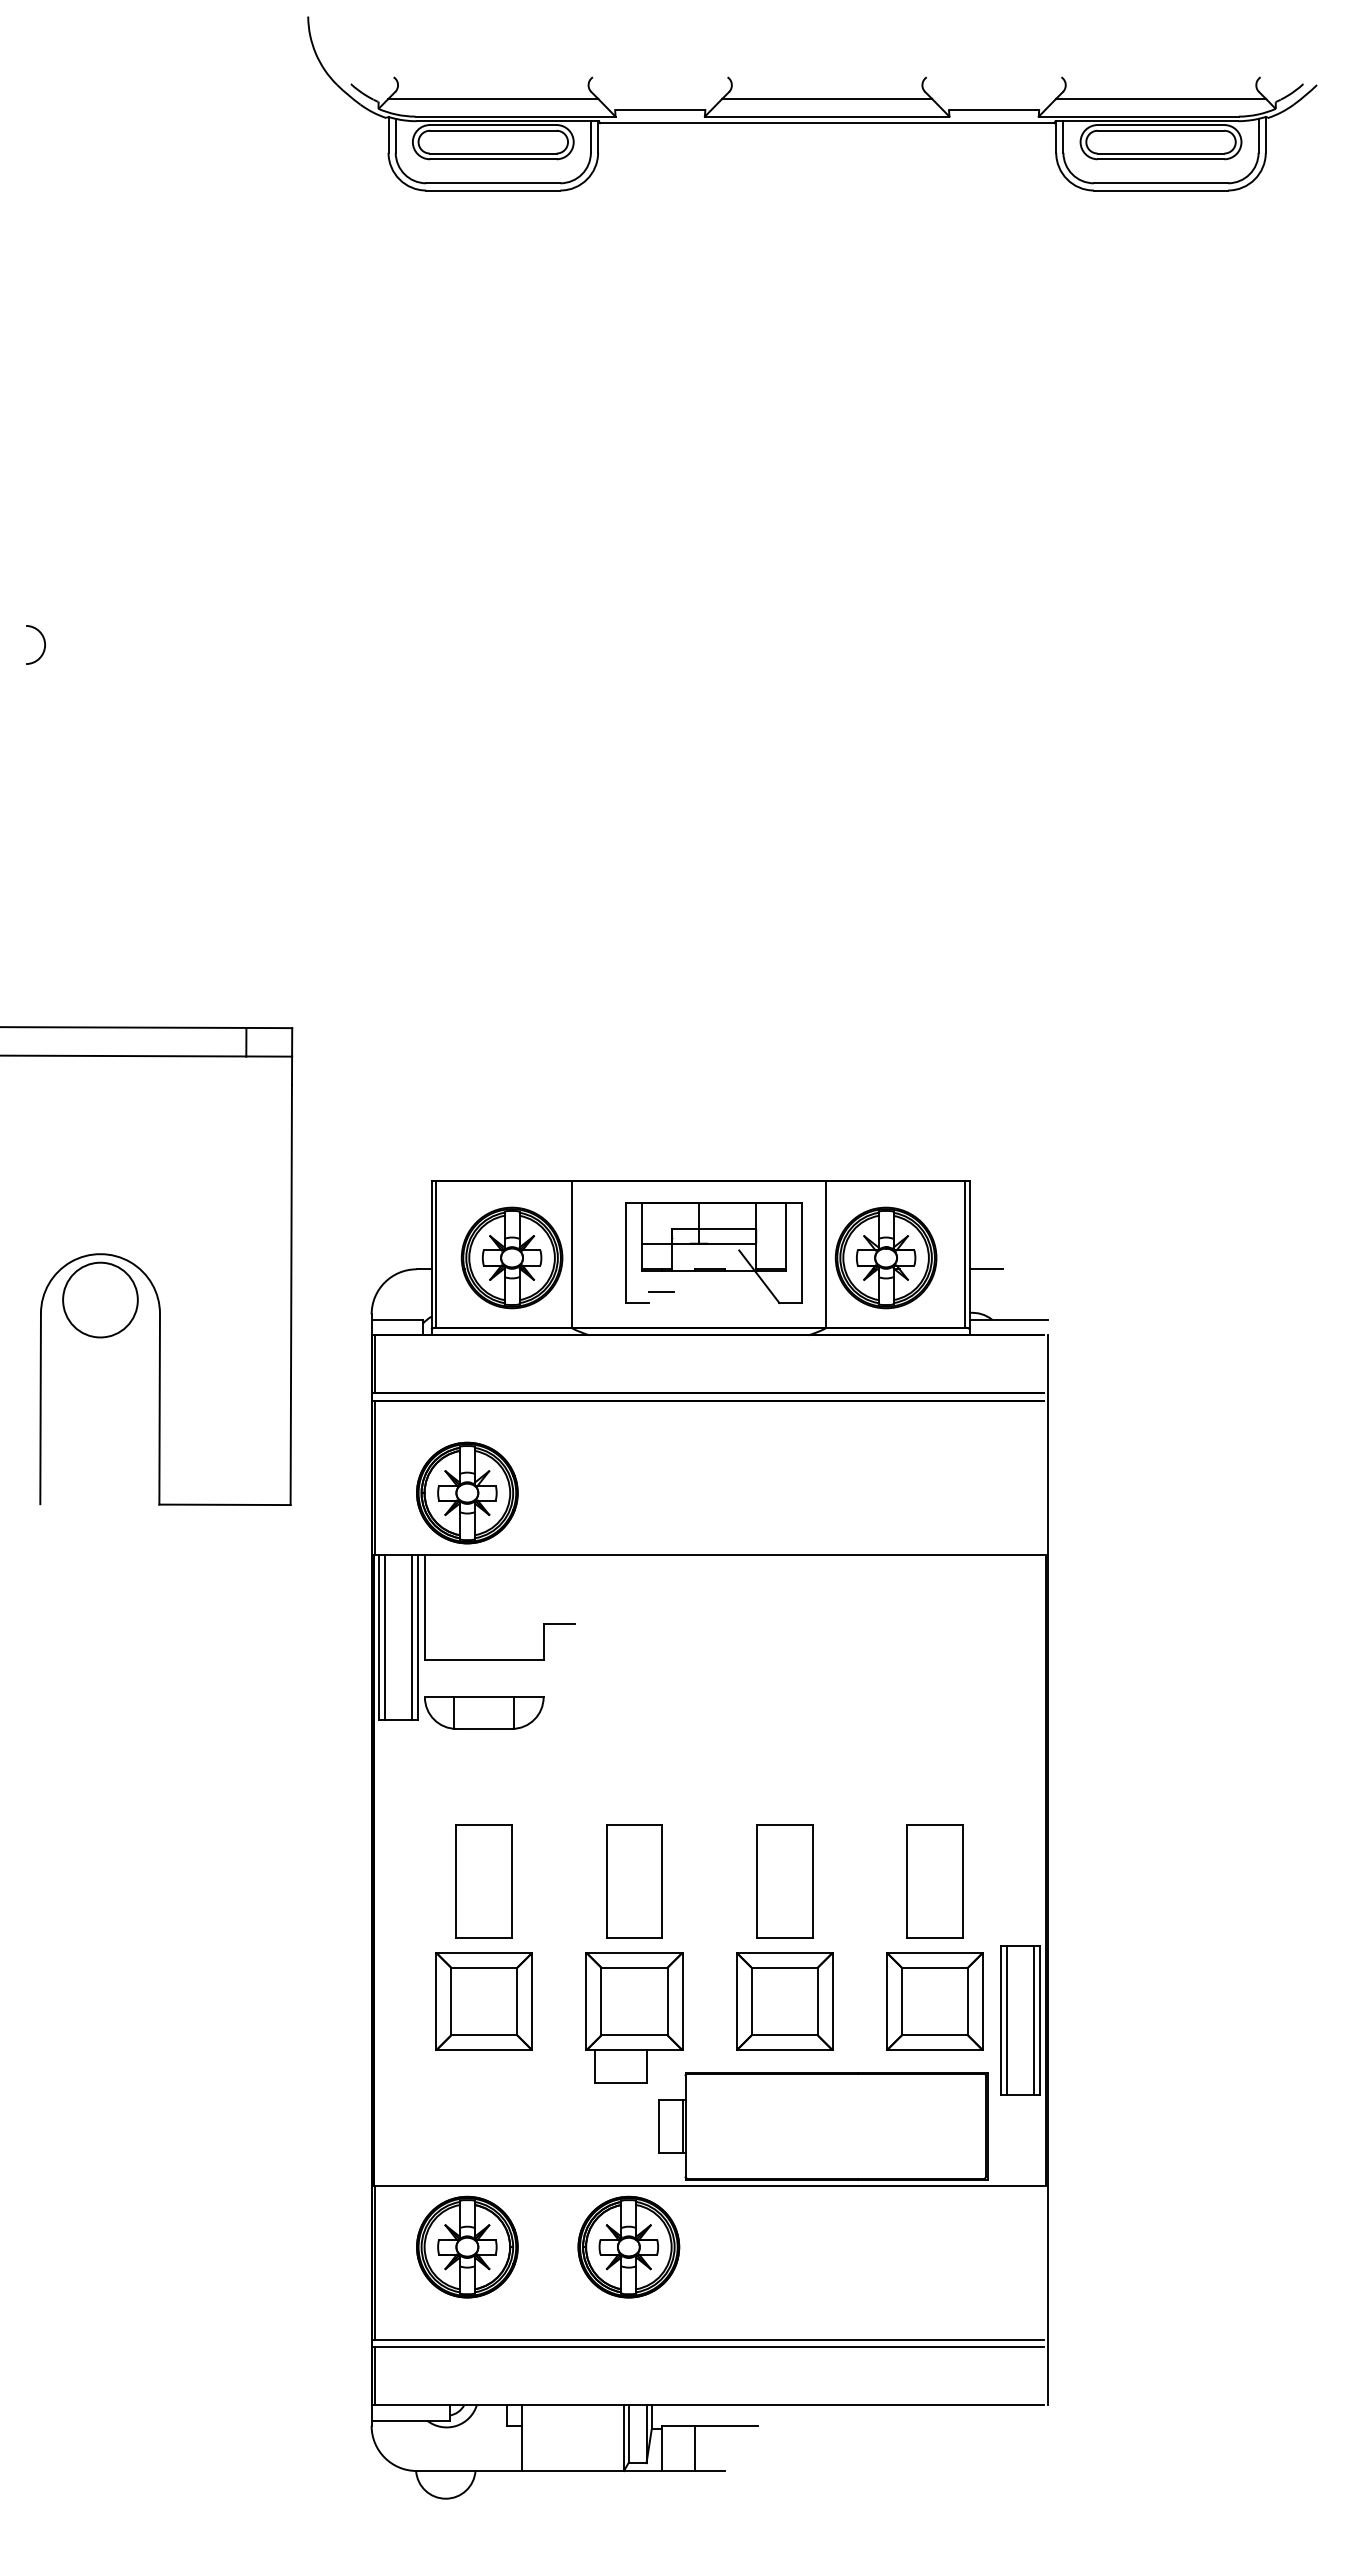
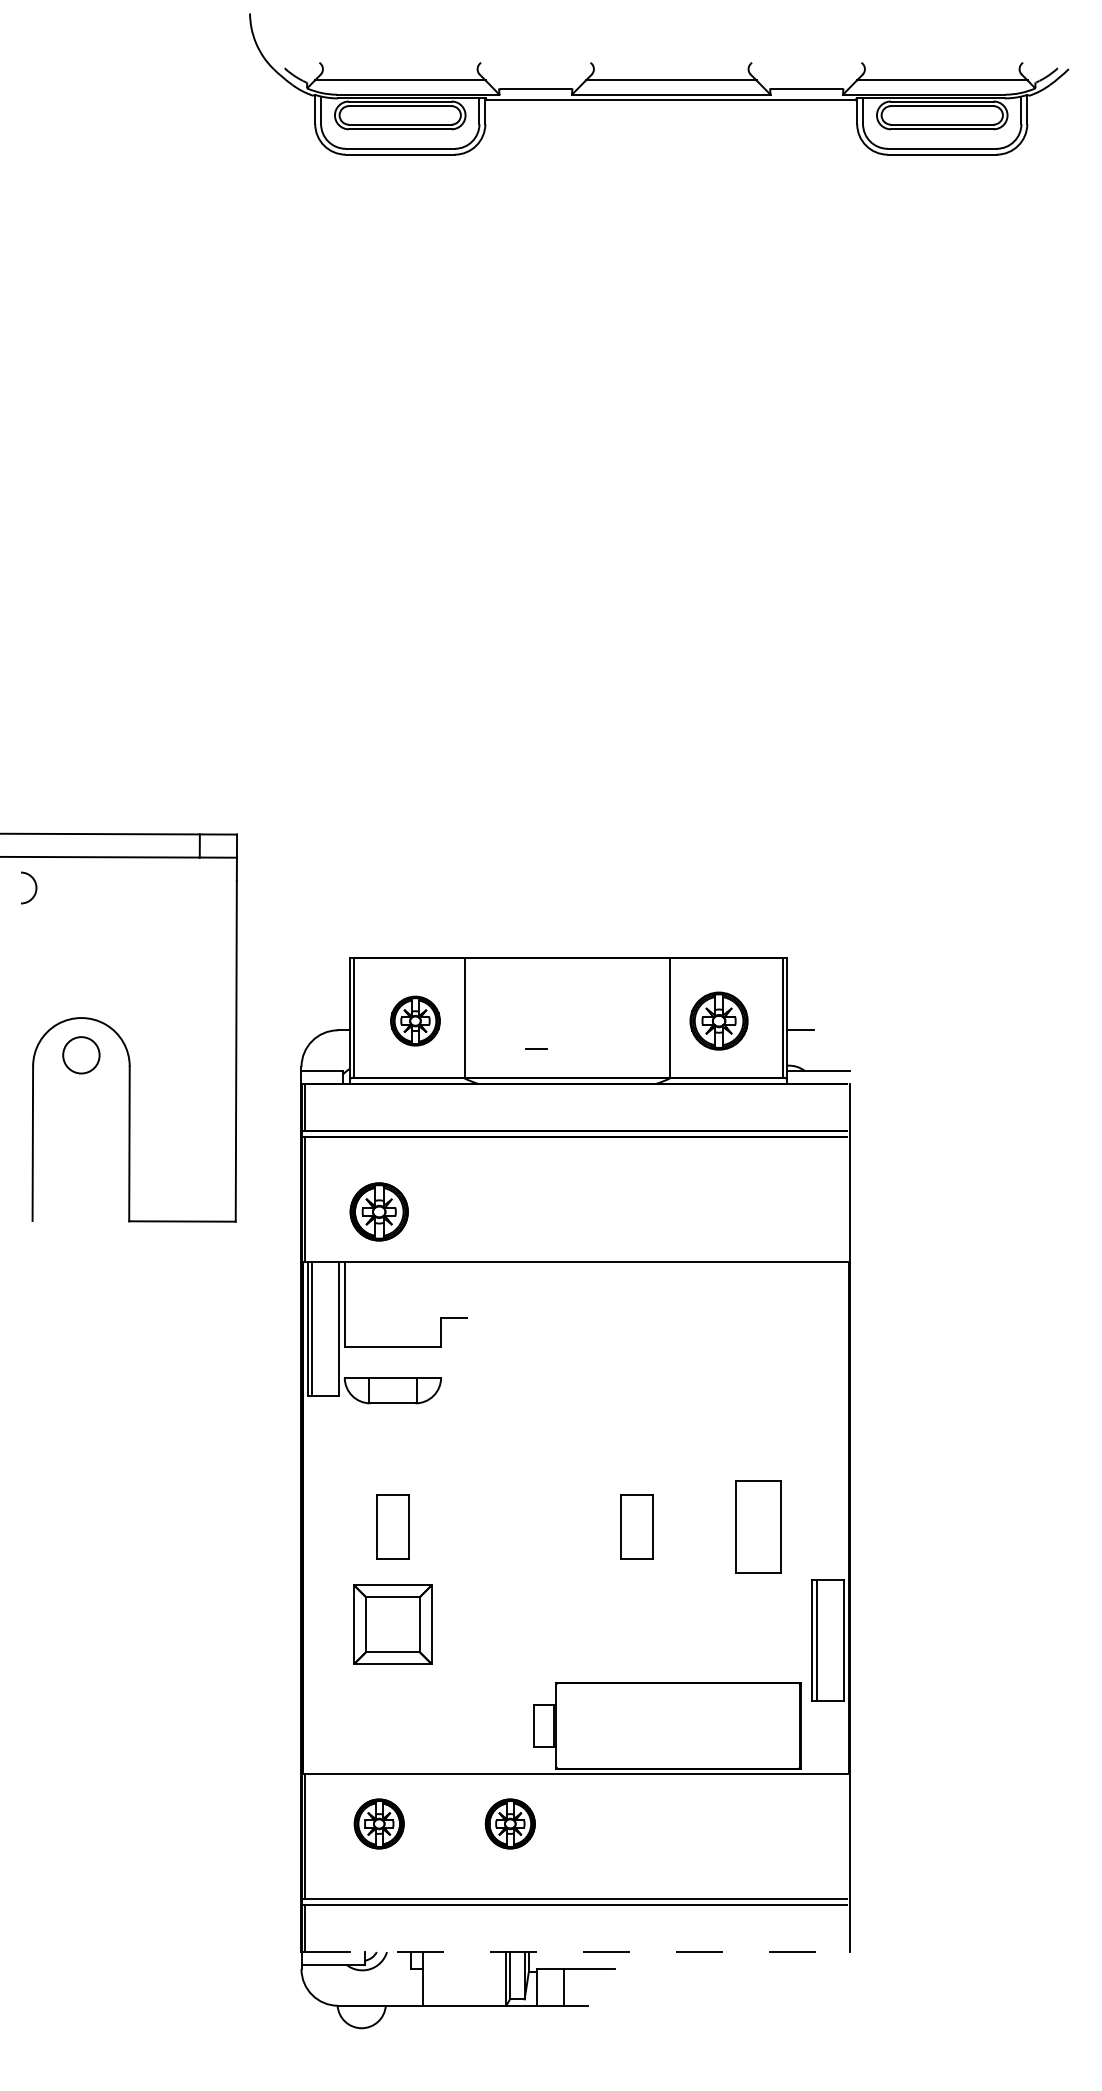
arc: (43, 641) -> (35, 885), moved
part: (713, 1253) -> (579, 1017), removed
part: (511, 1257) -> (415, 1020), size x0.6
part: (885, 1257) -> (718, 1020), size x0.7
circle: (100, 1299) -> (81, 1054), size x0.6
part: (467, 1492) -> (379, 1211), size x0.7
line: (412, 1636) -> (334, 1328), removed
part: (483, 1881) -> (392, 1527), size x0.7
part: (634, 1881) -> (514, 1527), removed
part: (784, 1881) -> (636, 1527), size x0.7
part: (784, 2001) -> (636, 1624), removed
part: (934, 2001) -> (758, 1624), removed
part: (634, 2017) -> (514, 1637), removed
line: (1034, 2020) -> (839, 1640), removed
part: (467, 2246) -> (379, 1823), size x0.6
part: (628, 2246) -> (510, 1823), size x0.6
line: (710, 2404) -> (576, 1951), solid -> dashed

